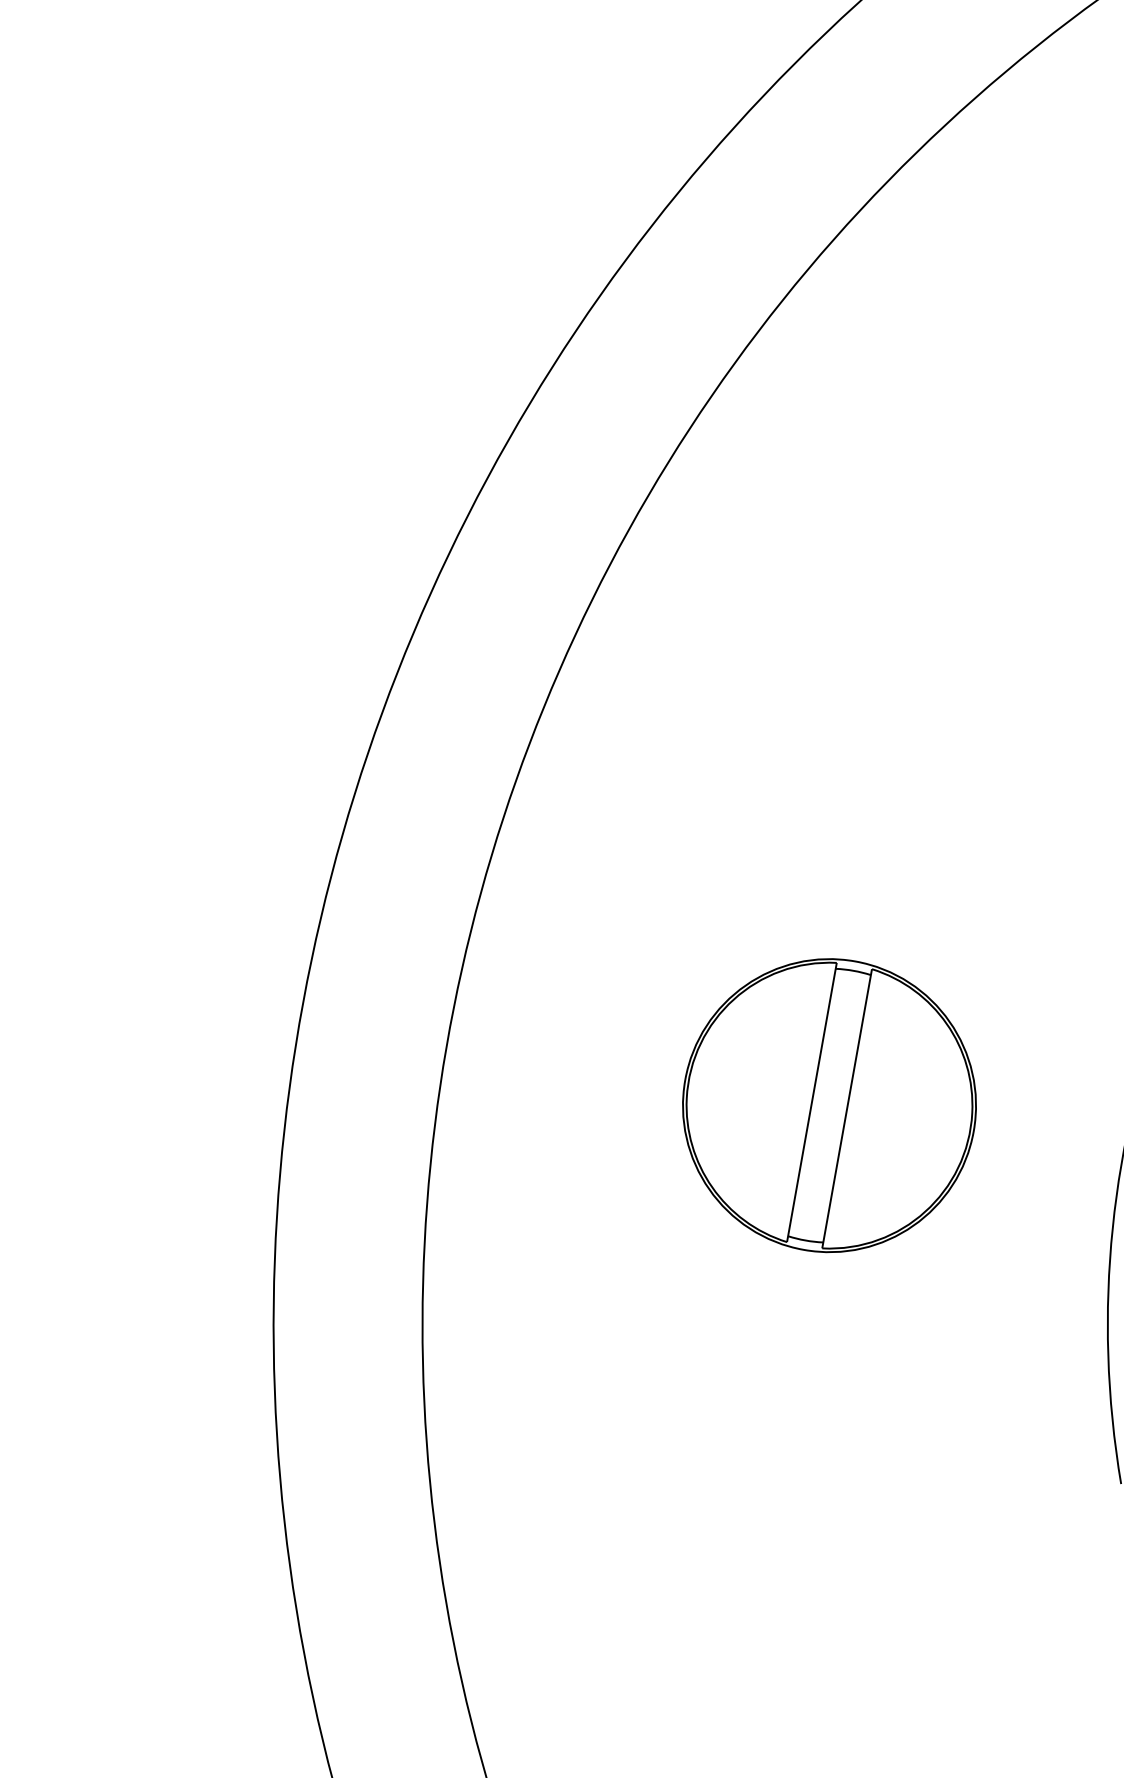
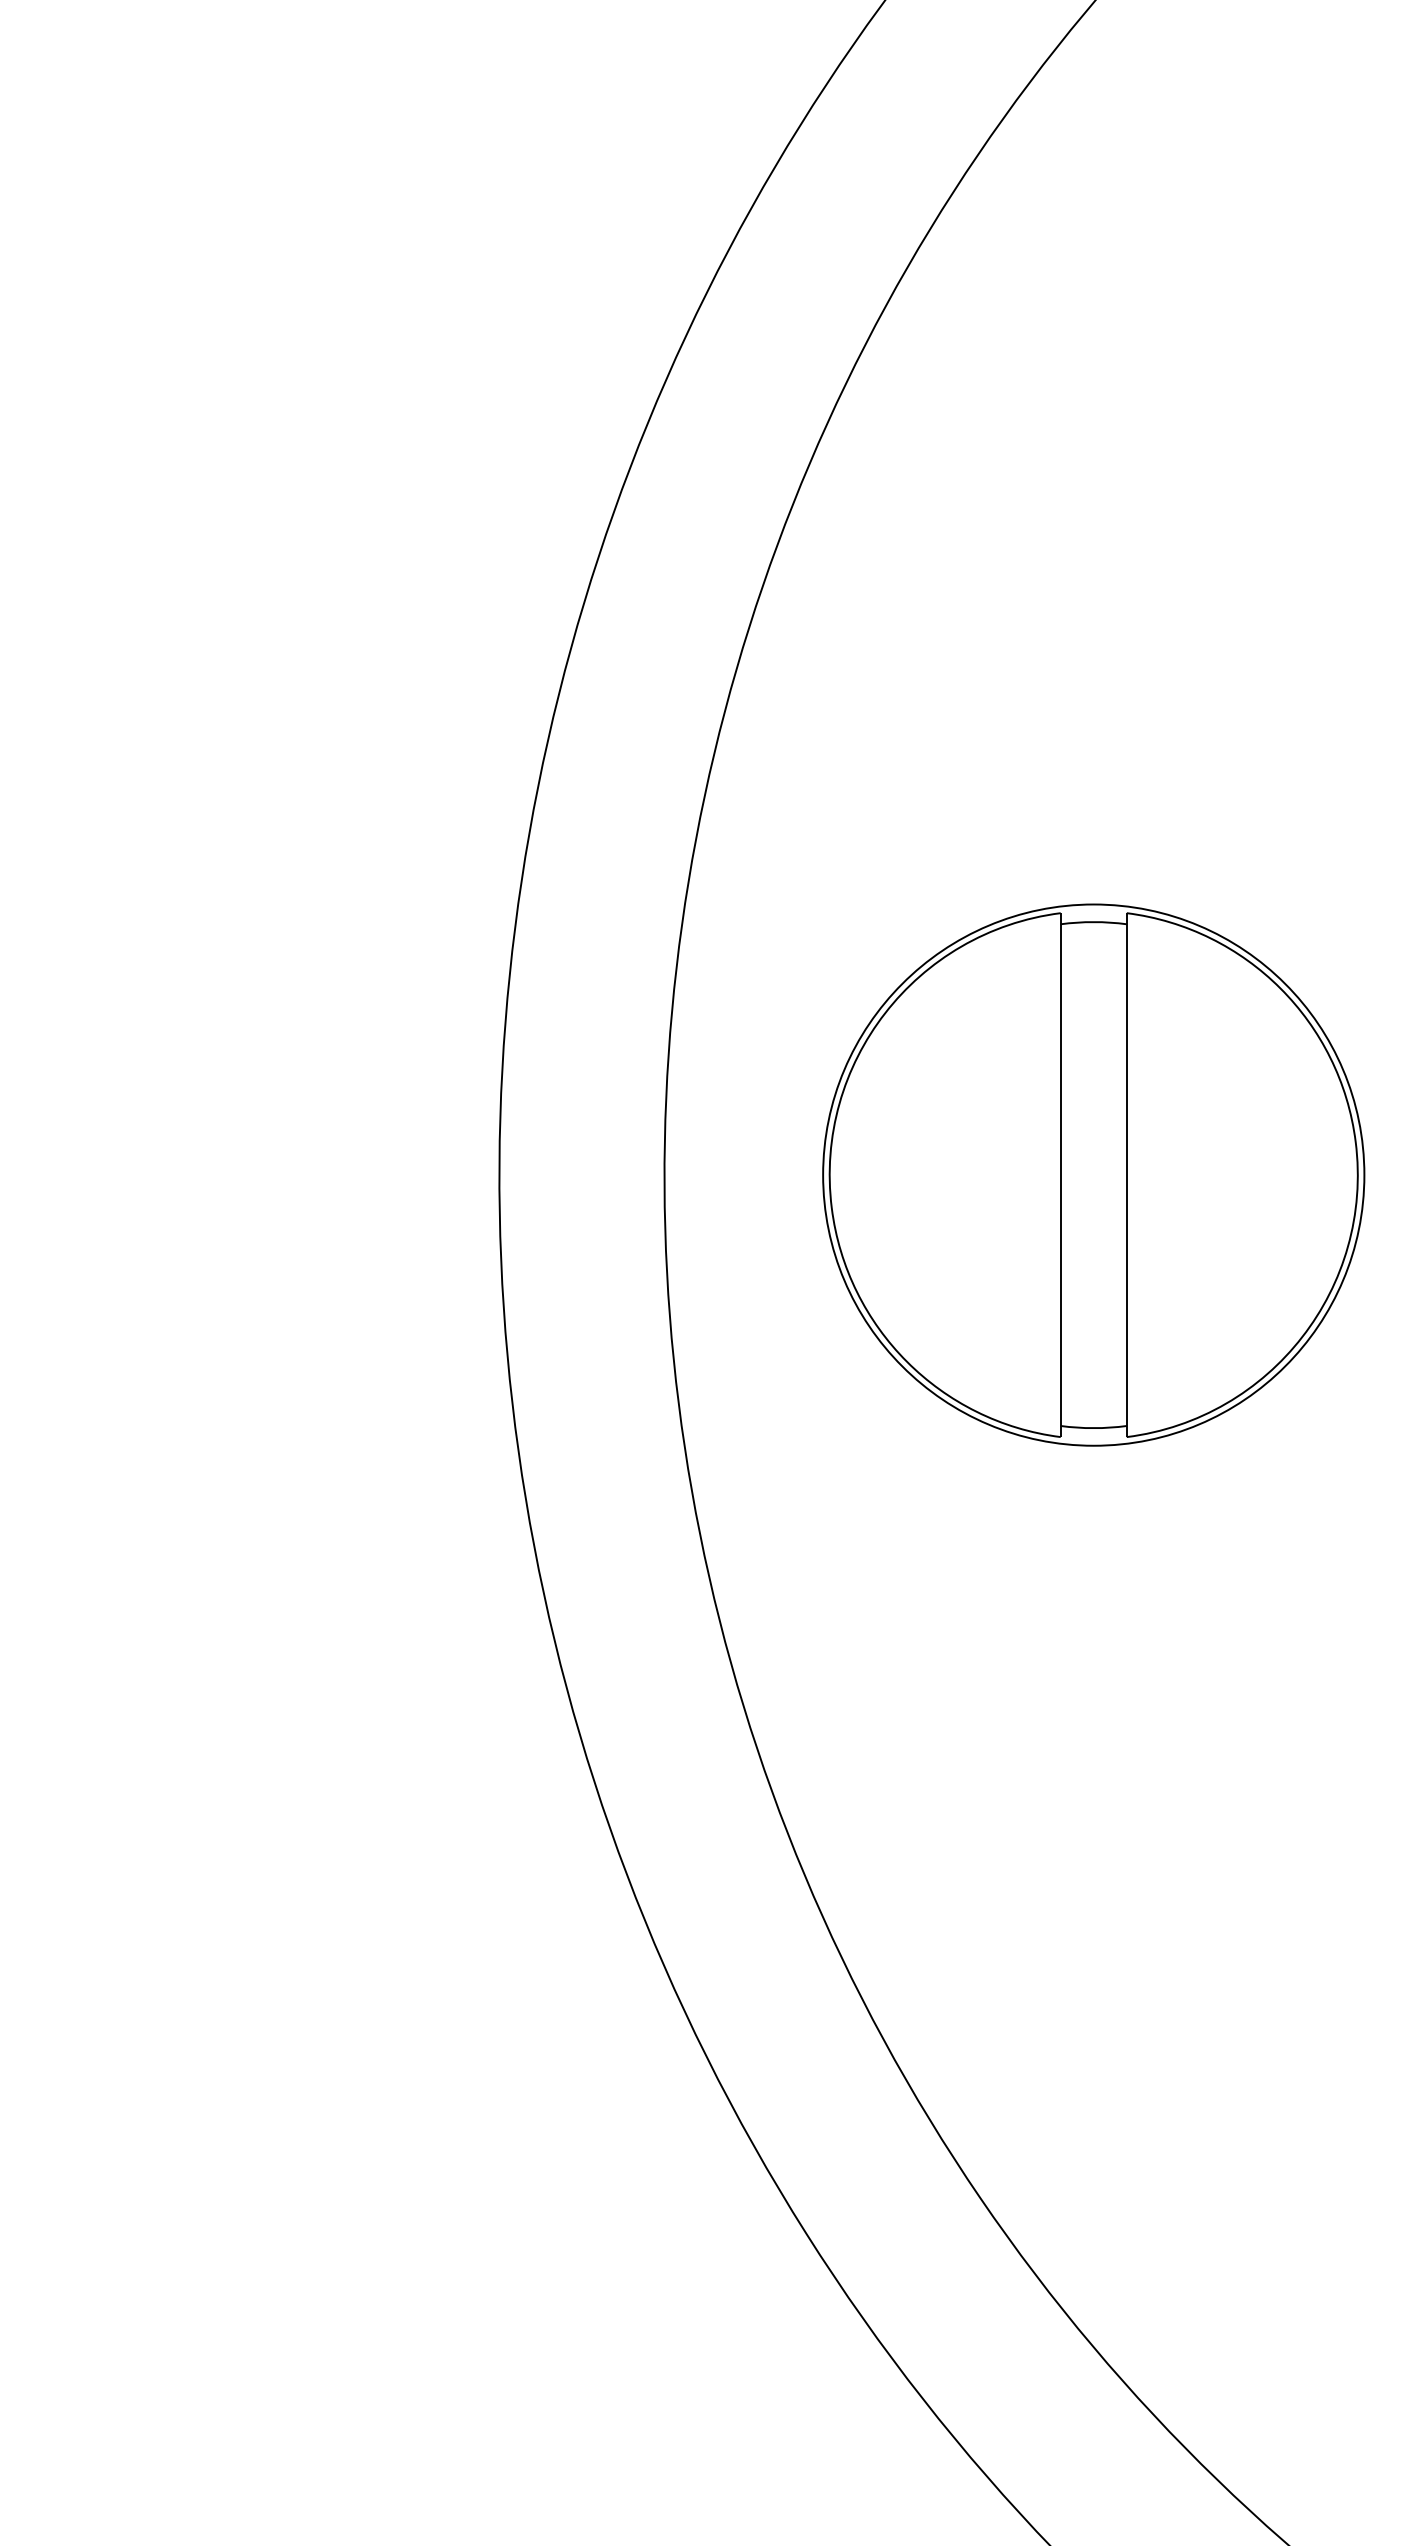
part: (829, 1105) -> (1093, 1174), size x1.67

